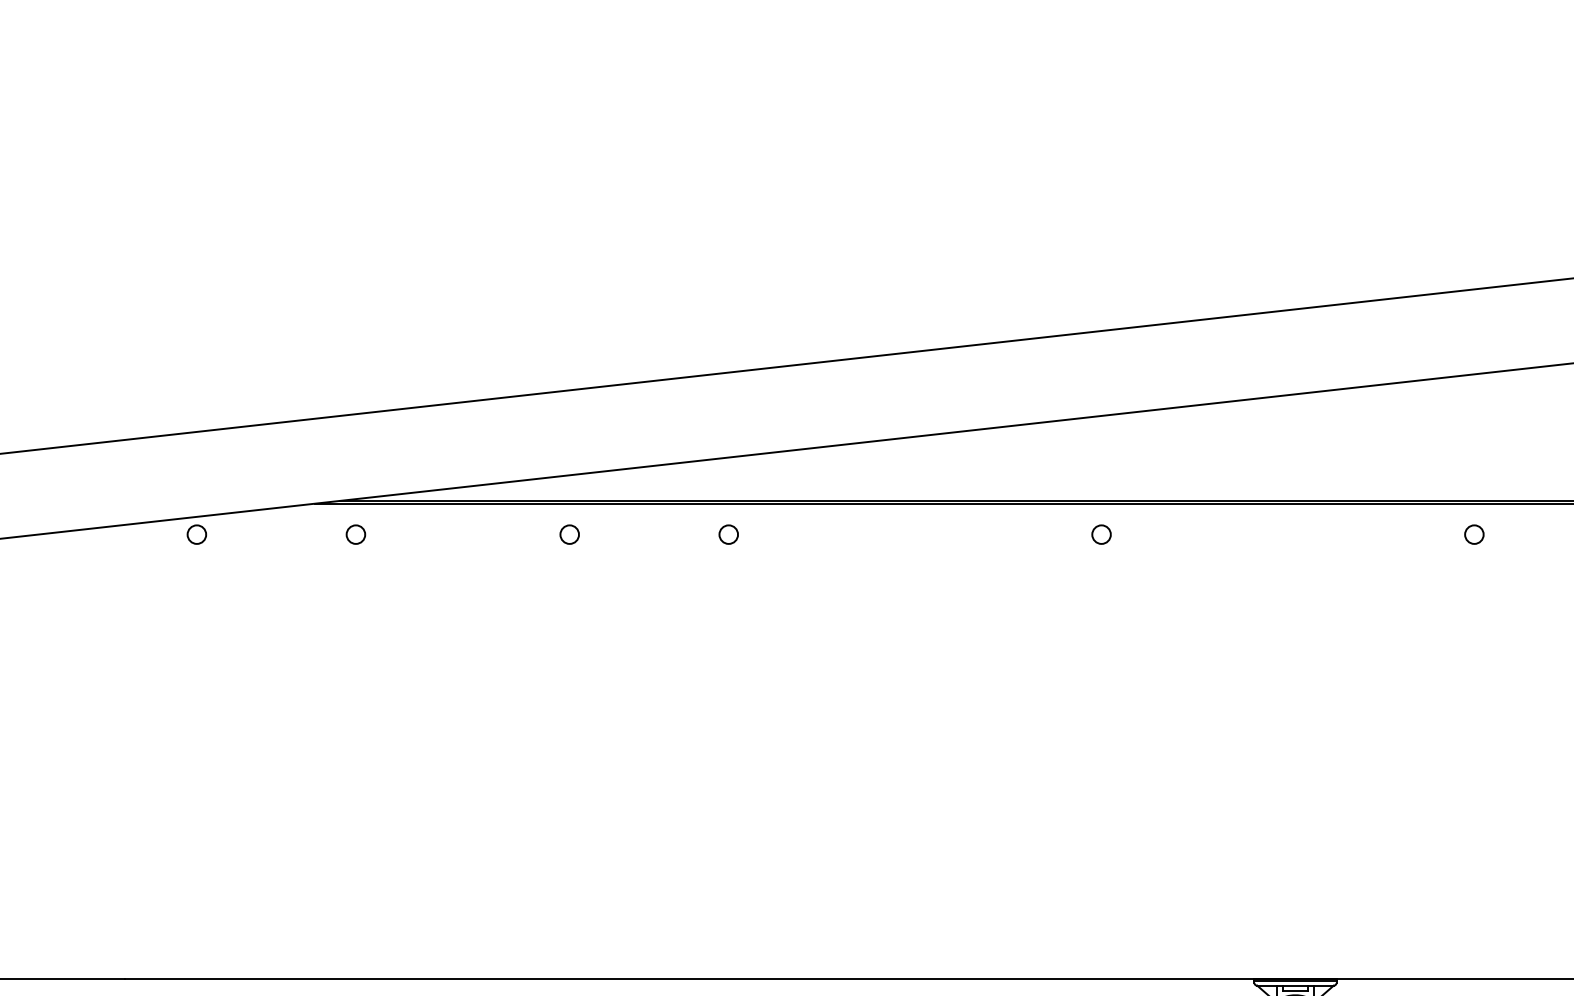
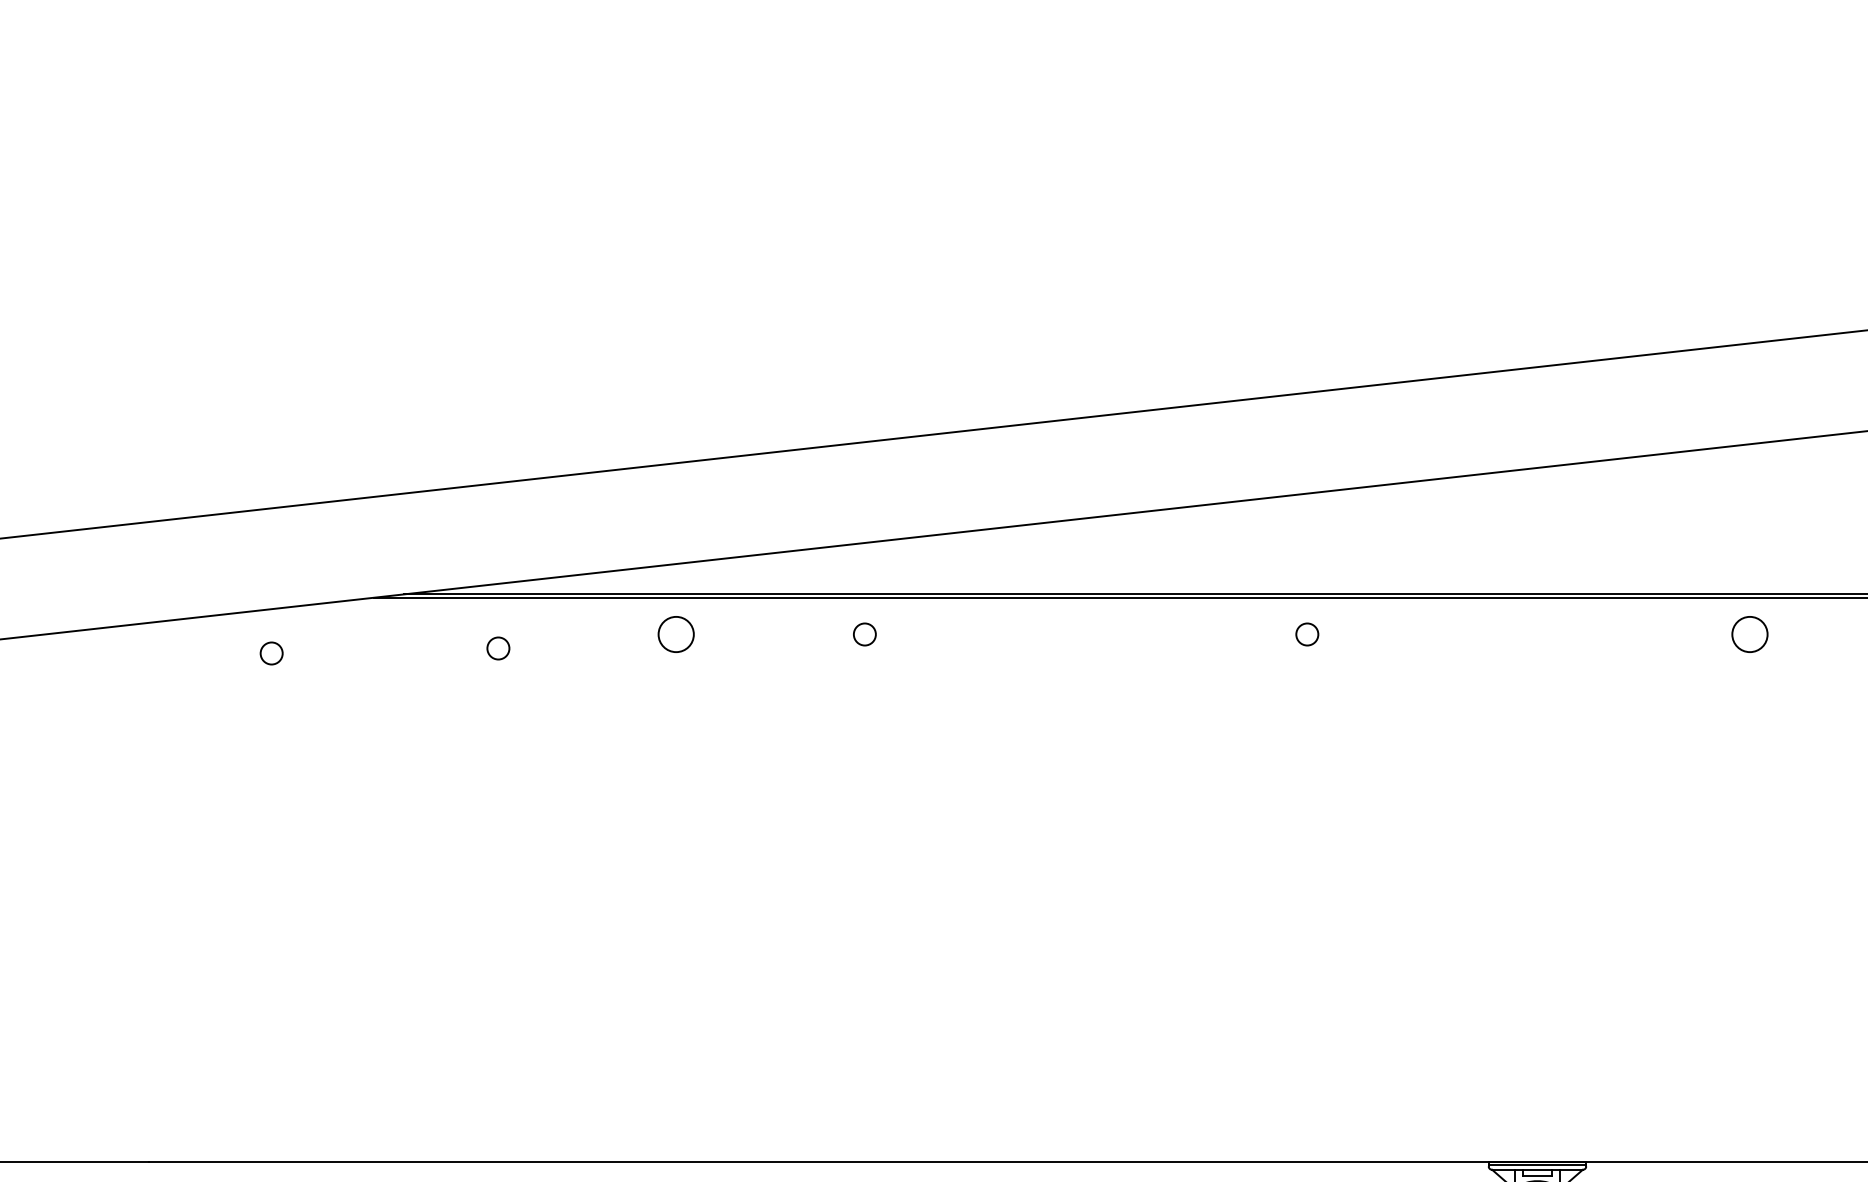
circle: (196, 534) -> (271, 653), moved
circle: (356, 534) -> (498, 648), moved
circle: (569, 534) -> (675, 634), size x1.6
circle: (1474, 534) -> (1749, 634), size x1.6

